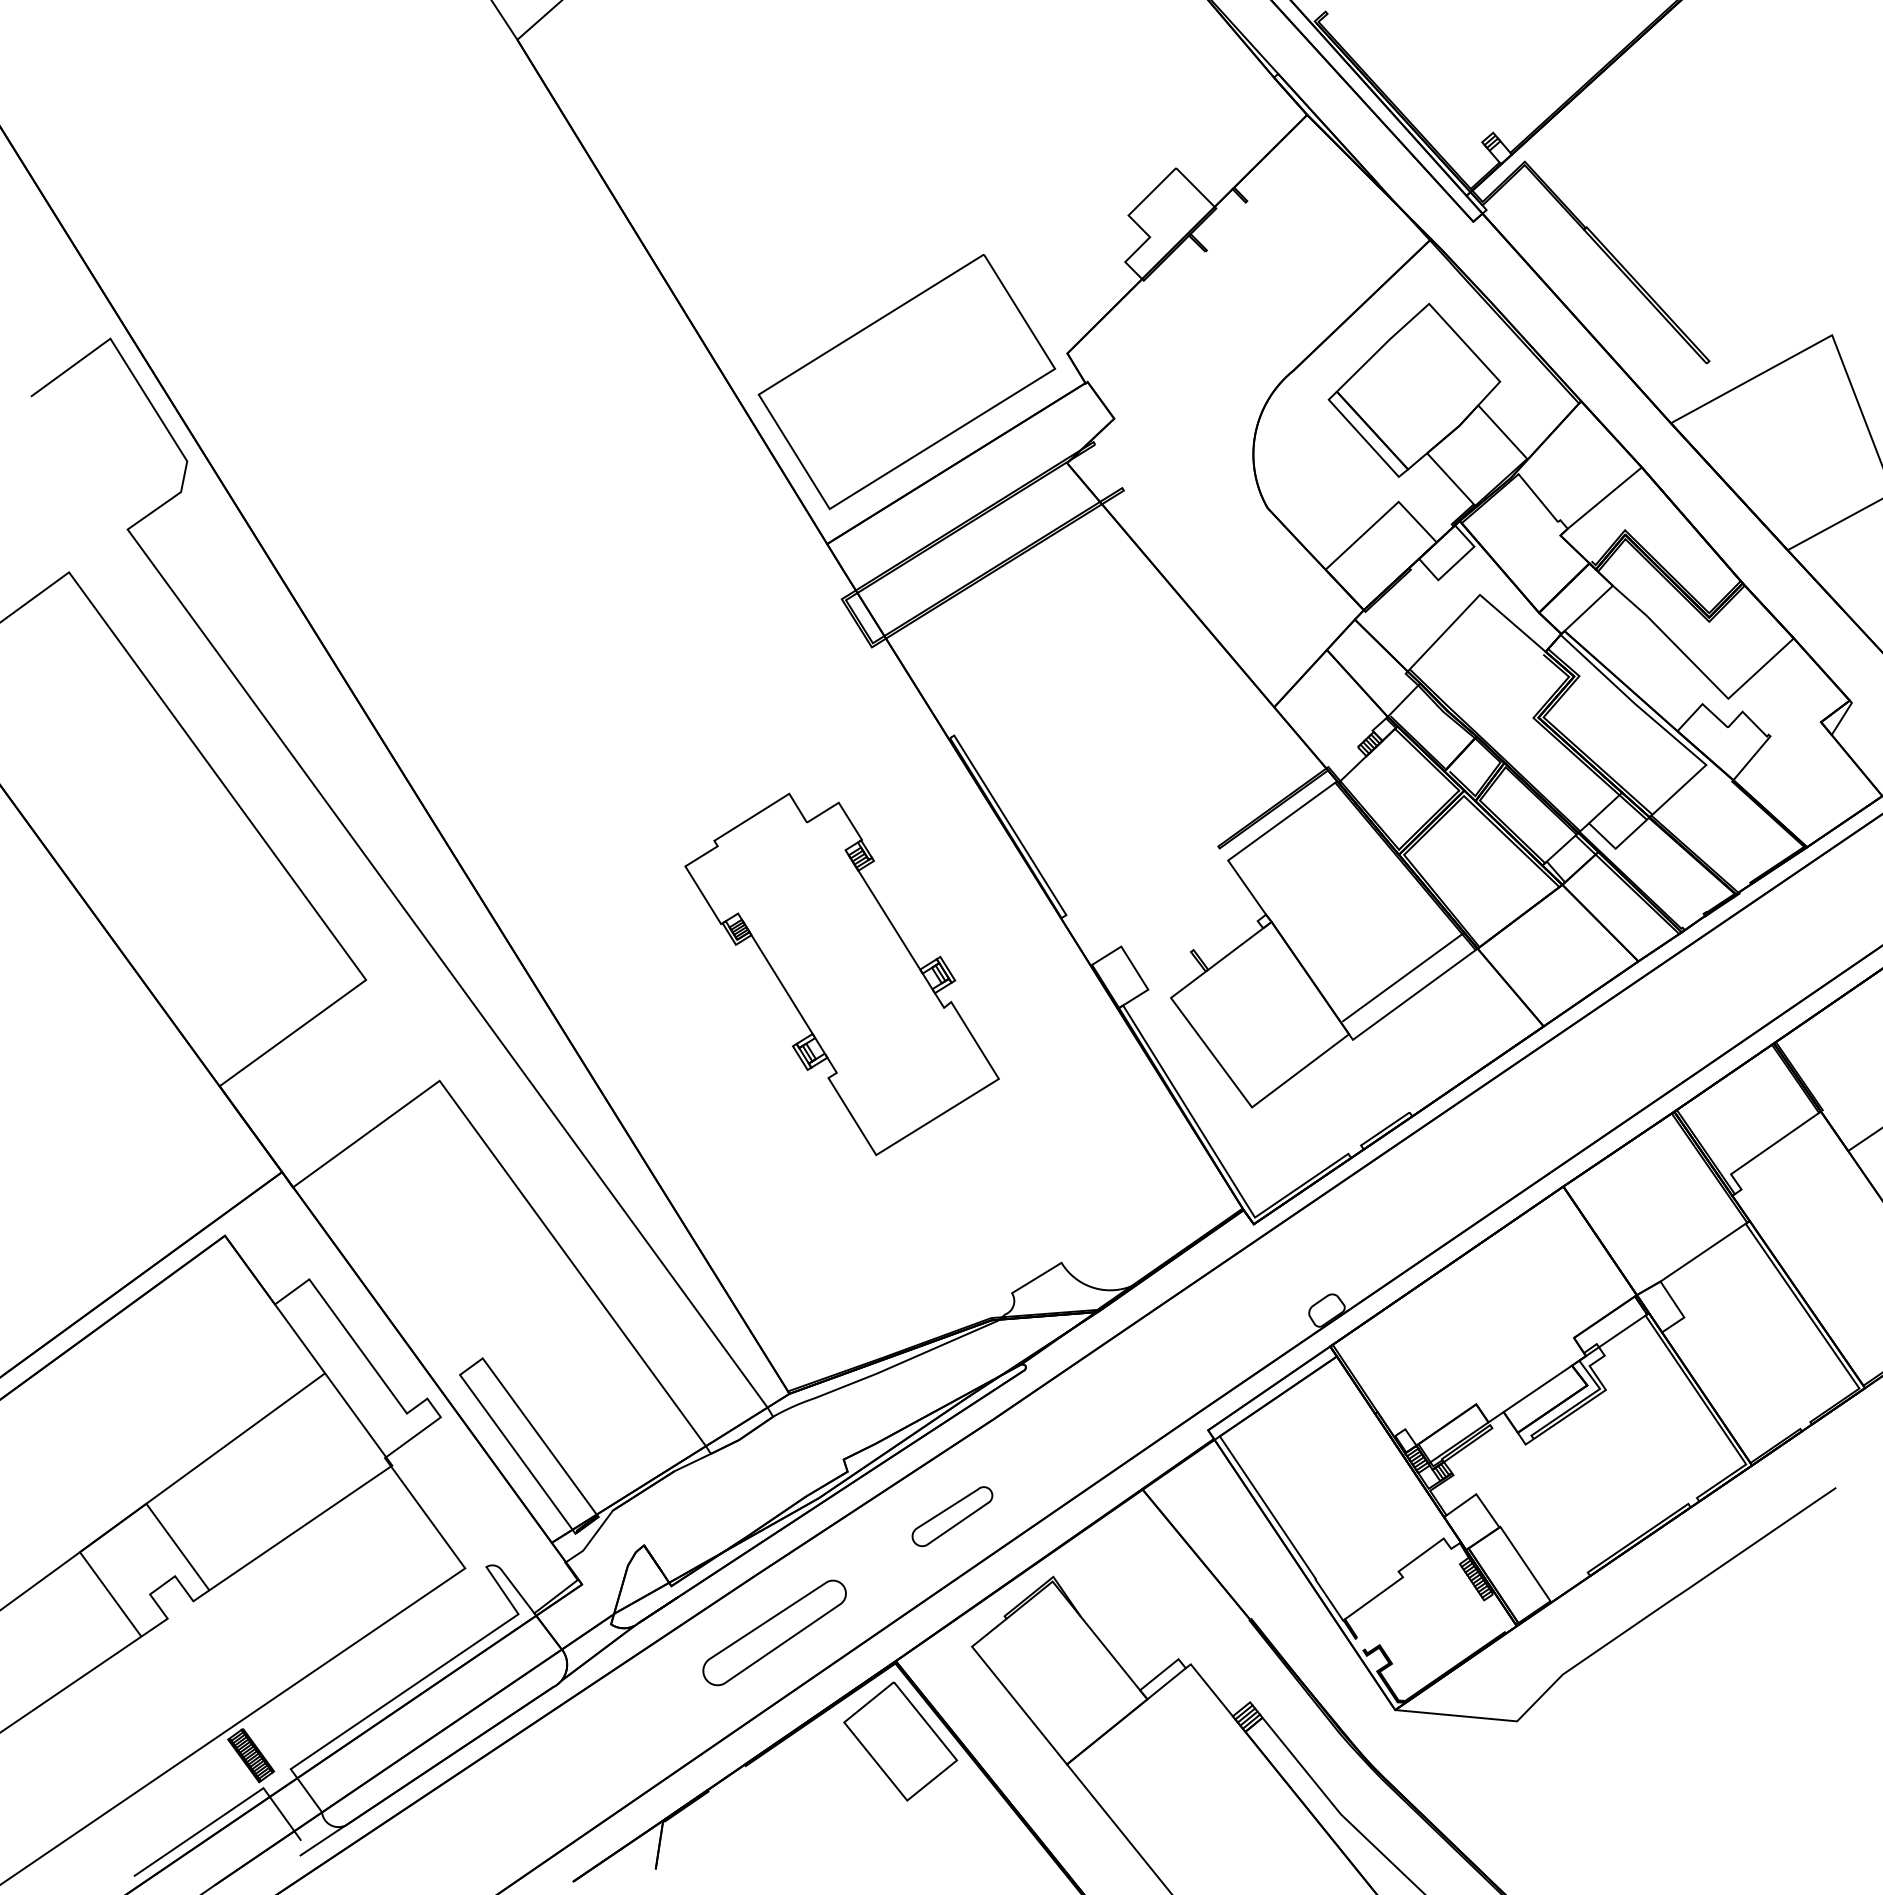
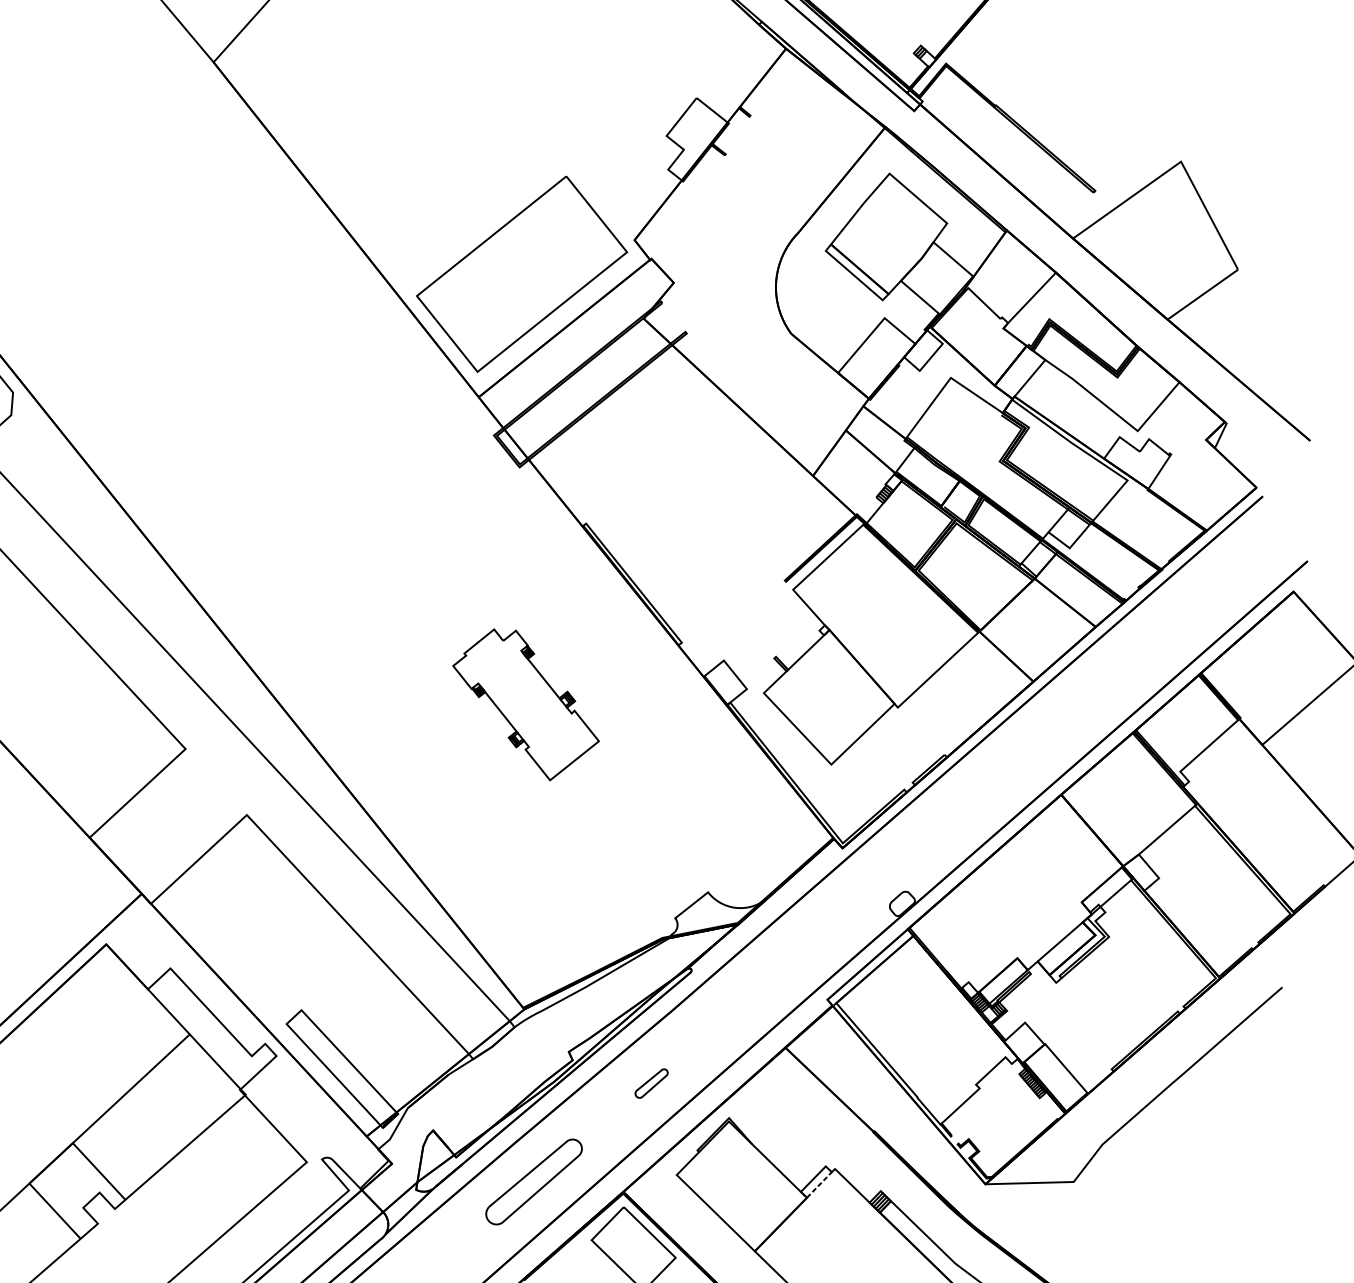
part: (841, 974) -> (525, 704), size x0.6
line: (1403, 976) -> (928, 657), removed
part: (952, 1516) -> (651, 1083), size x0.6
line: (1166, 1683) -> (819, 1184), solid -> dashed

